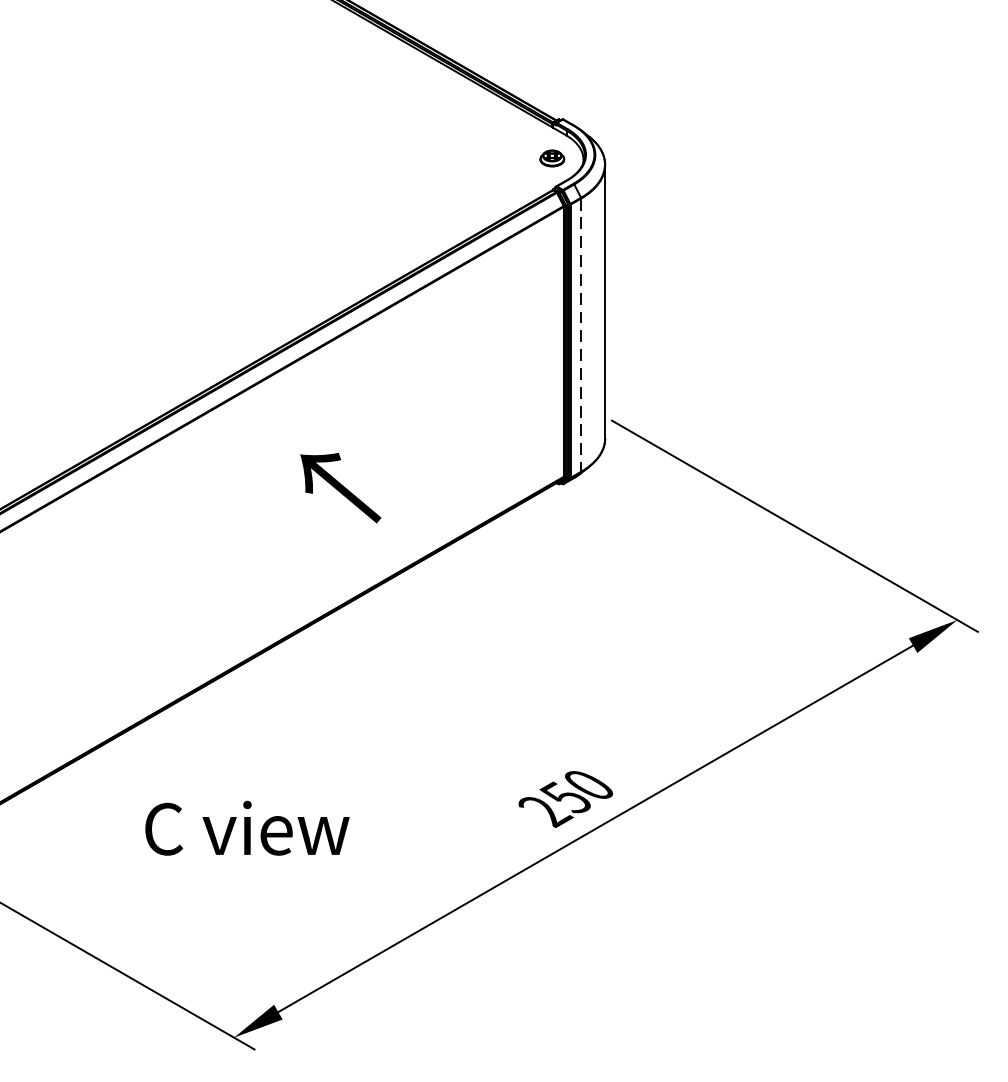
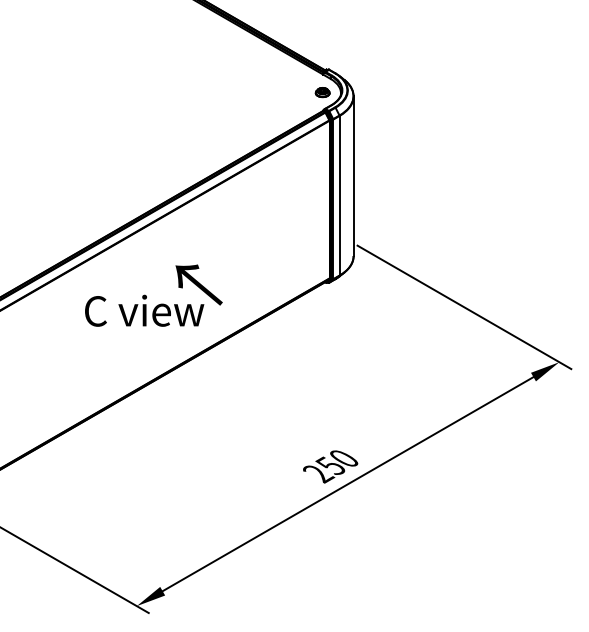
line: (581, 334) -> (339, 195), dashed -> solid
text: (247, 827) -> (144, 310), moved

